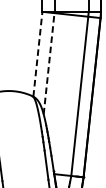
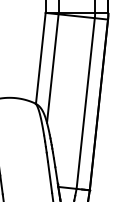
line: (37, 54) -> (40, 58), dashed -> solid
line: (48, 63) -> (52, 68), dashed -> solid

